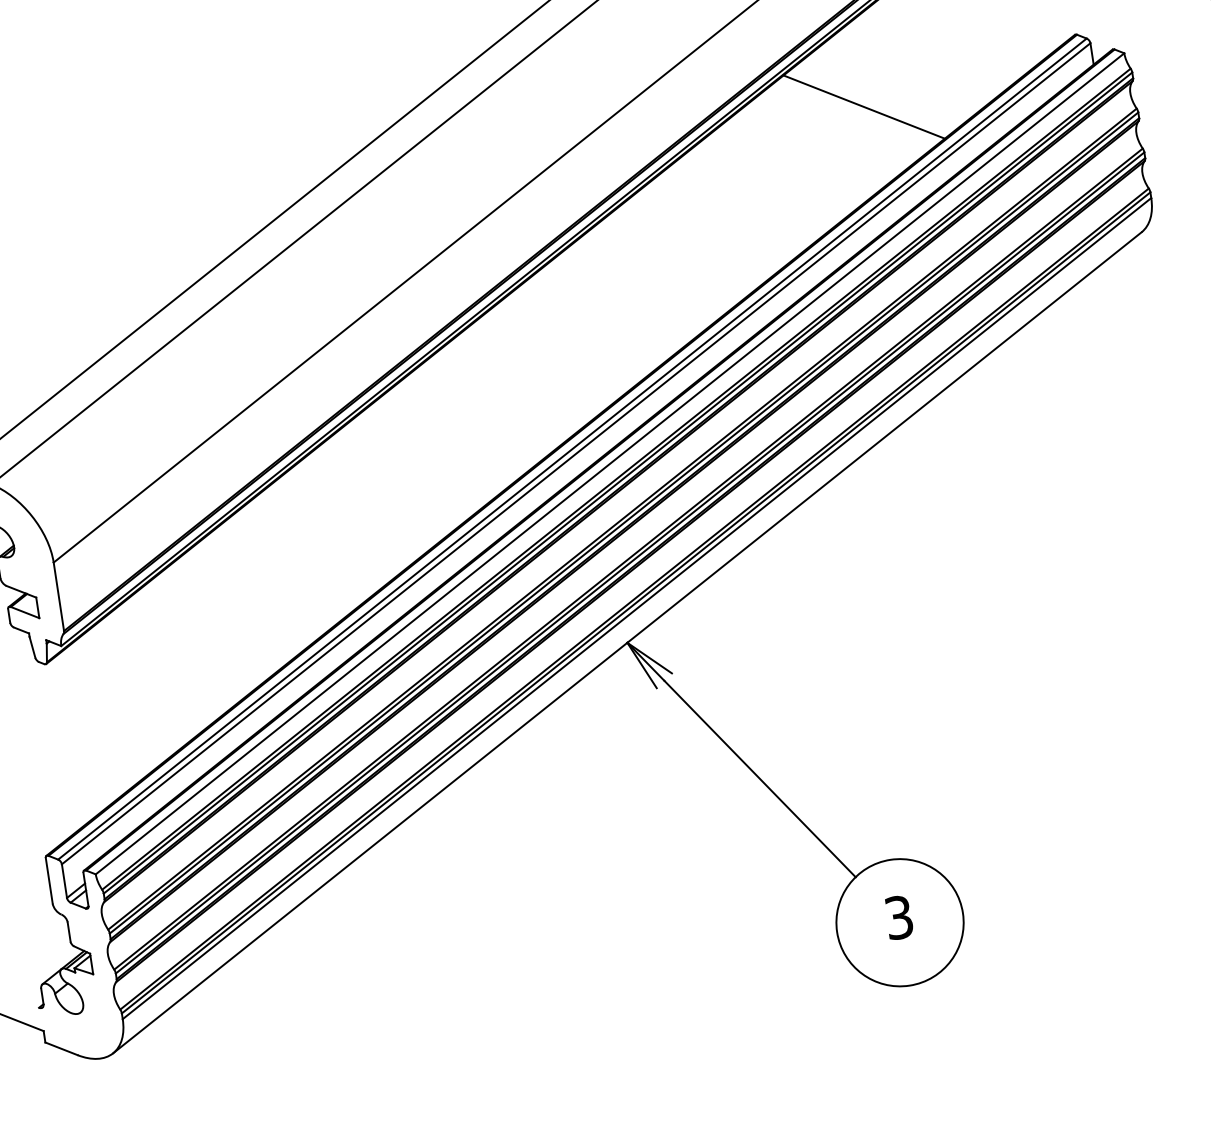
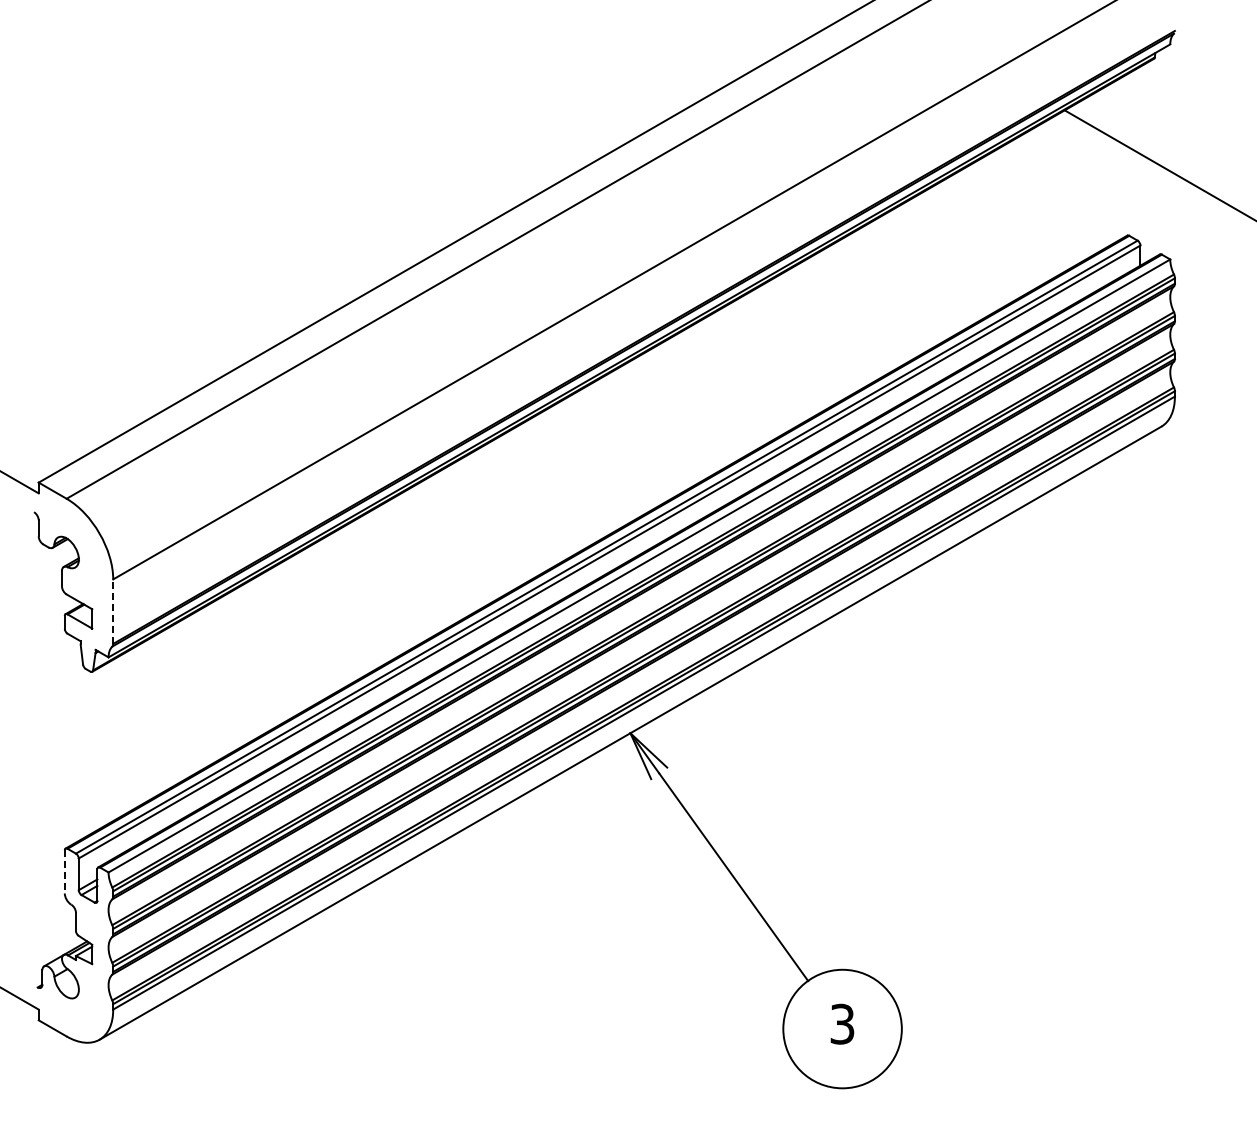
line: (864, 106) -> (923, 272), removed
line: (59, 596) -> (113, 611), solid -> dashed
line: (48, 880) -> (64, 871), solid -> dashed

